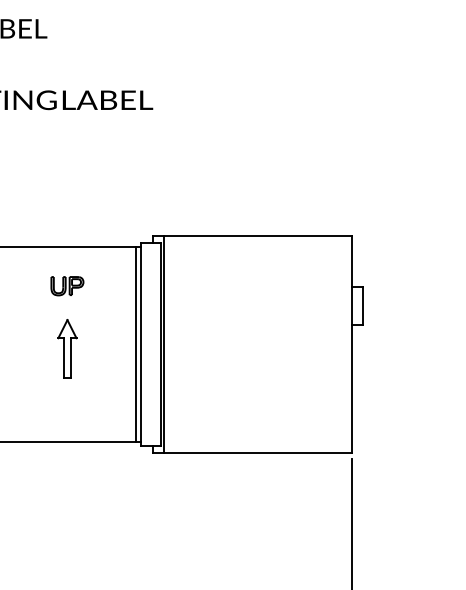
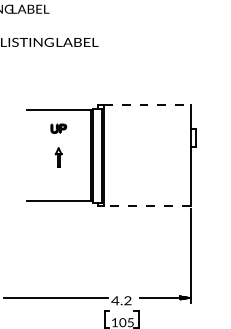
line: (258, 236) -> (147, 105), solid -> dashed
part: (66, 347) -> (58, 157), size x0.7
line: (258, 453) -> (147, 206), solid -> dashed

